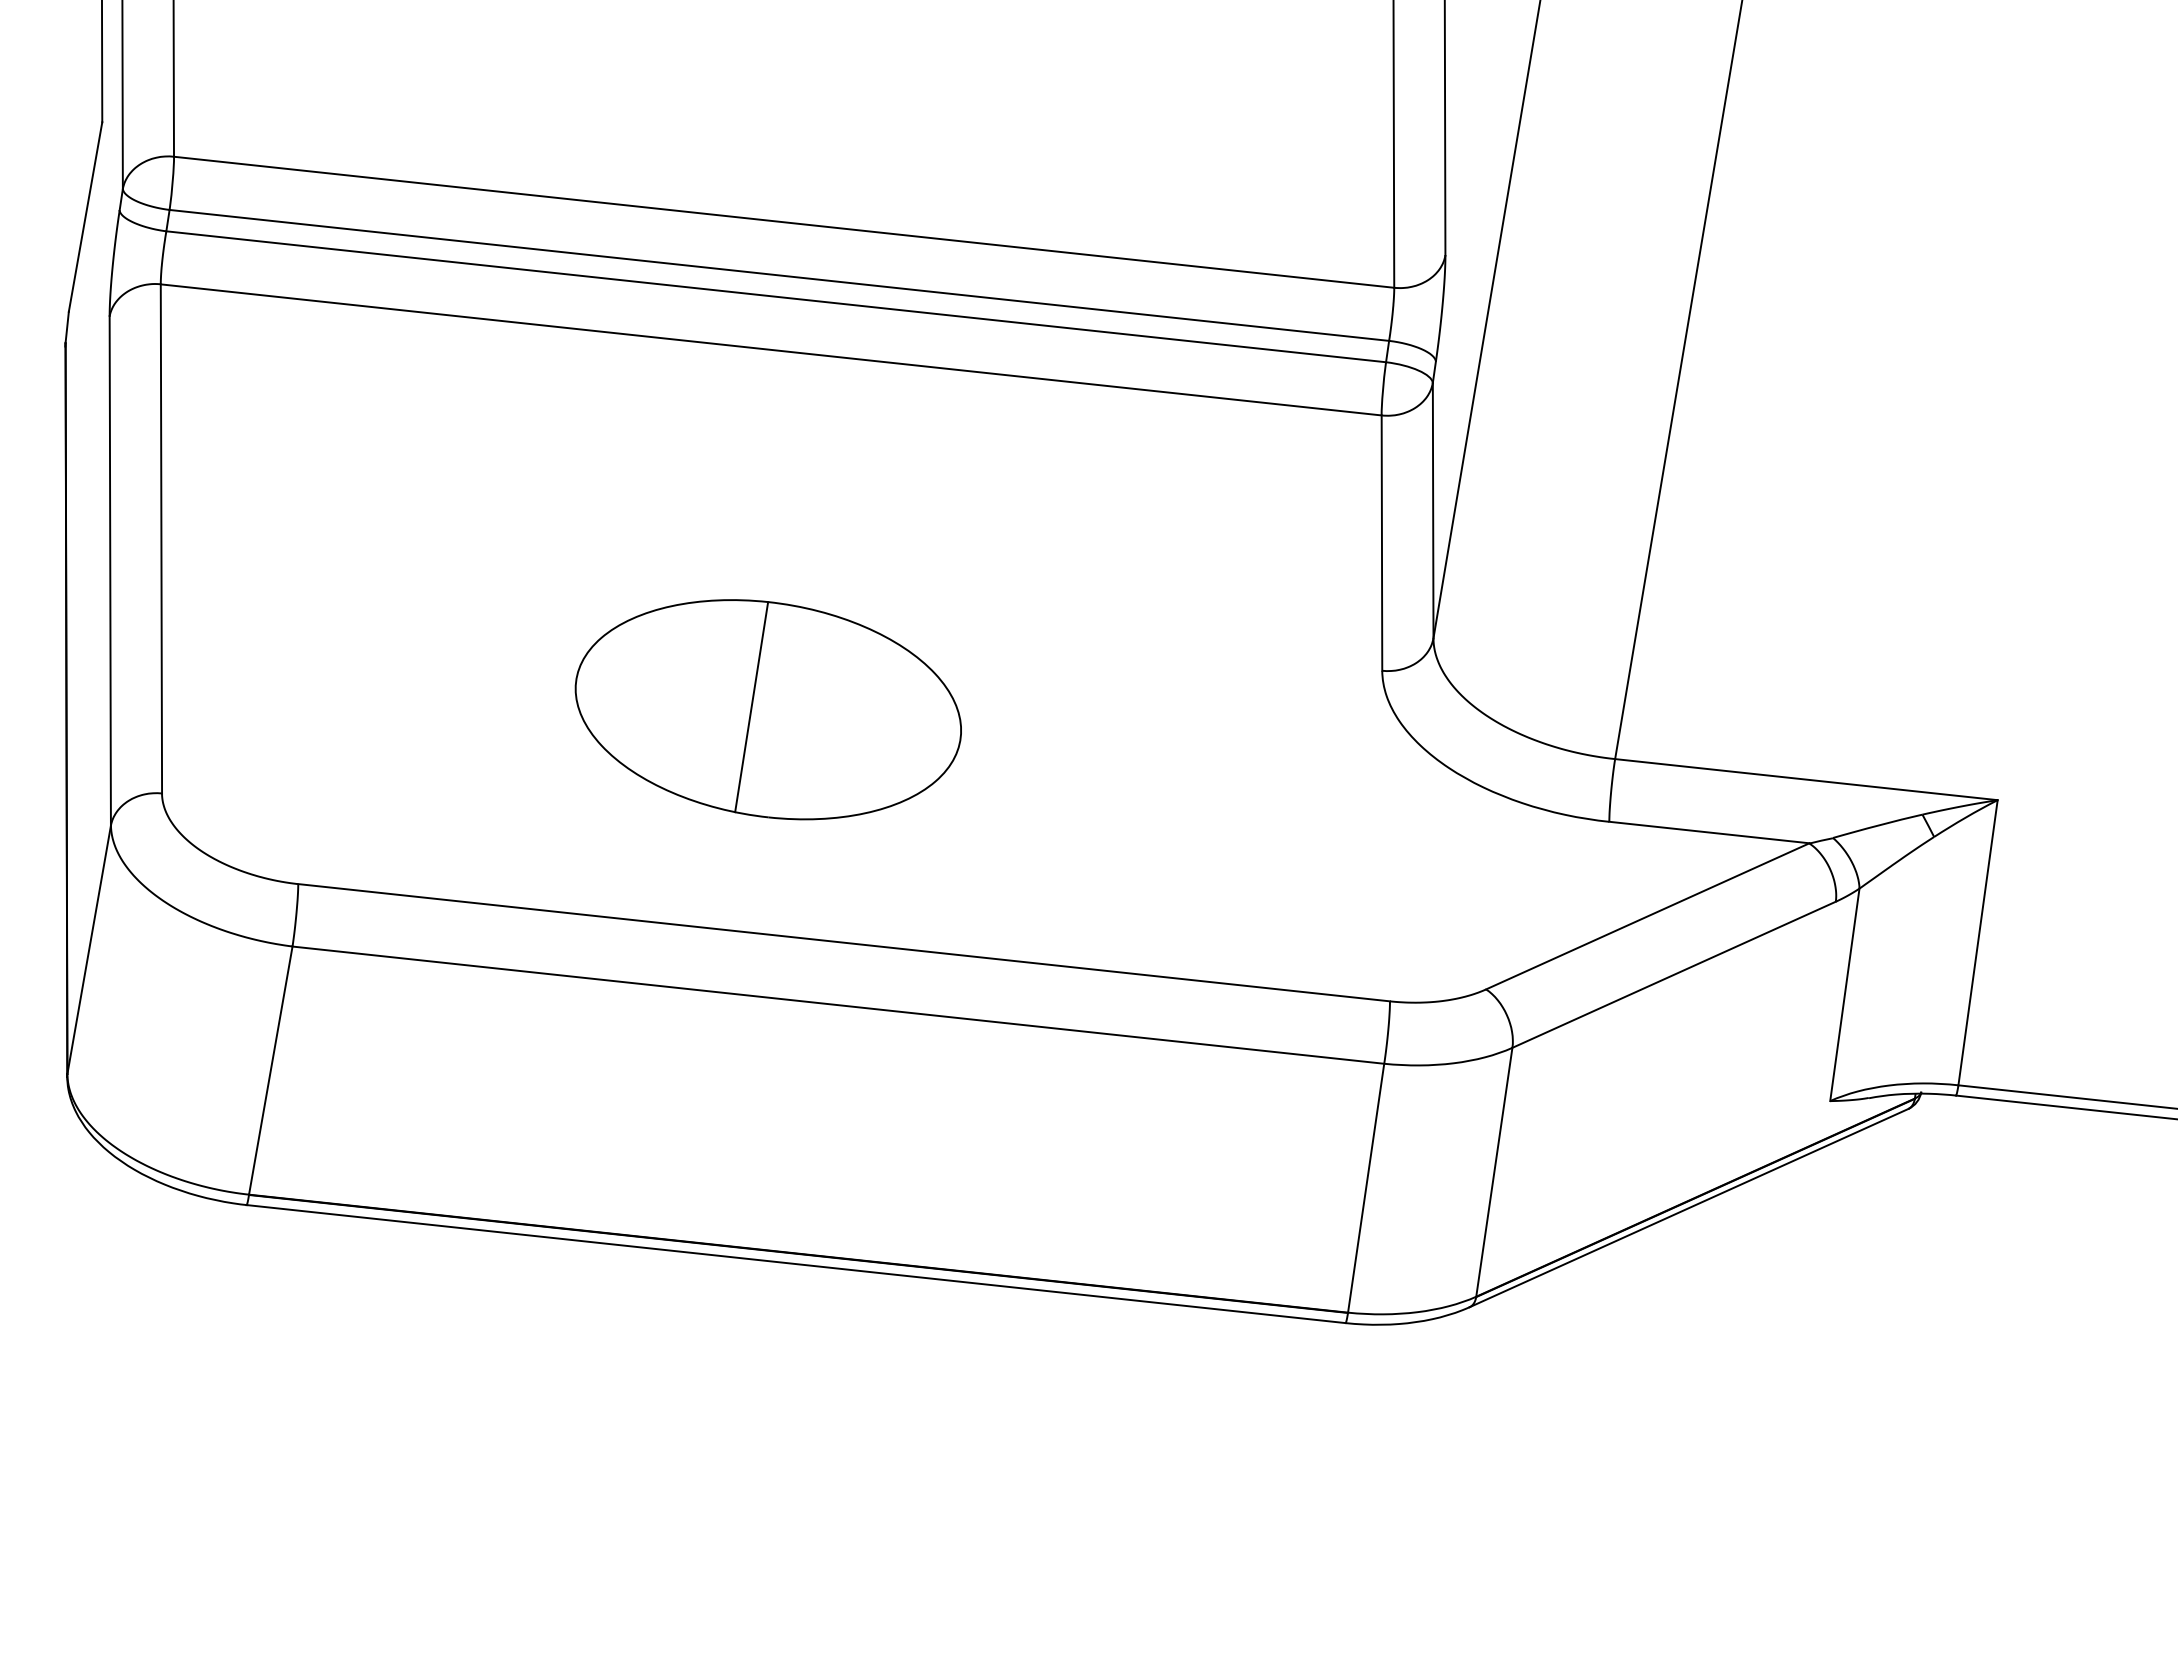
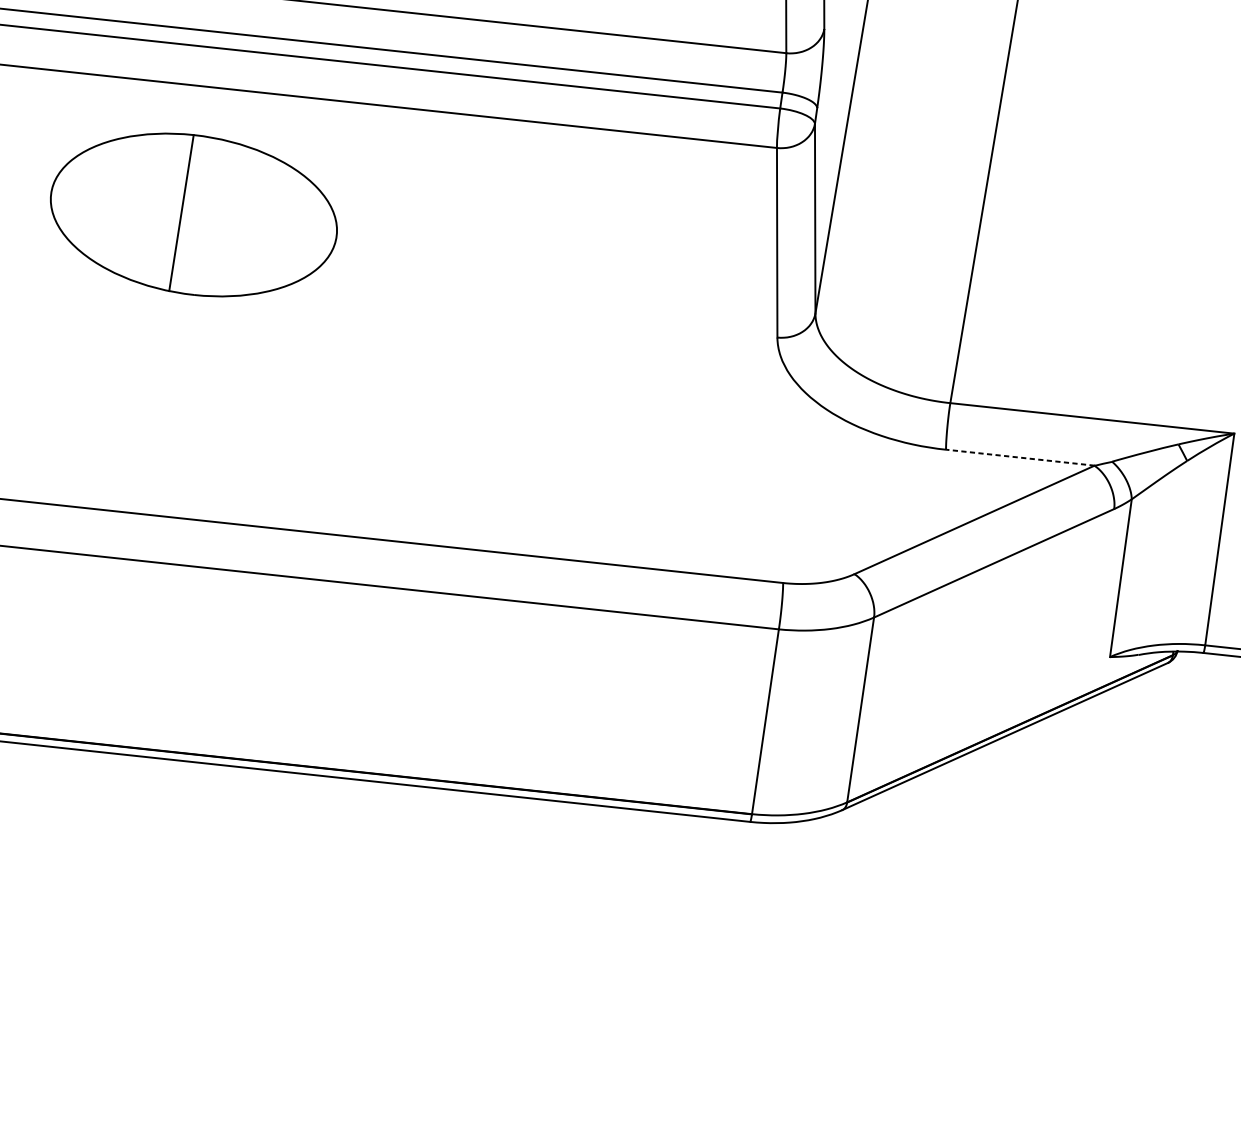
part: (767, 709) -> (193, 214), moved
line: (1709, 832) -> (1020, 457), solid -> dashed

